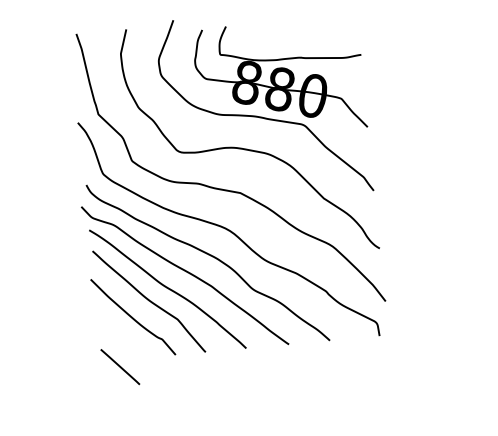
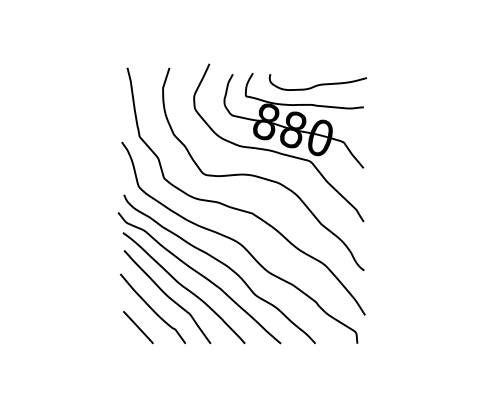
curve: (303, 32) -> (317, 84), added
line: (120, 367) -> (138, 327), moved

